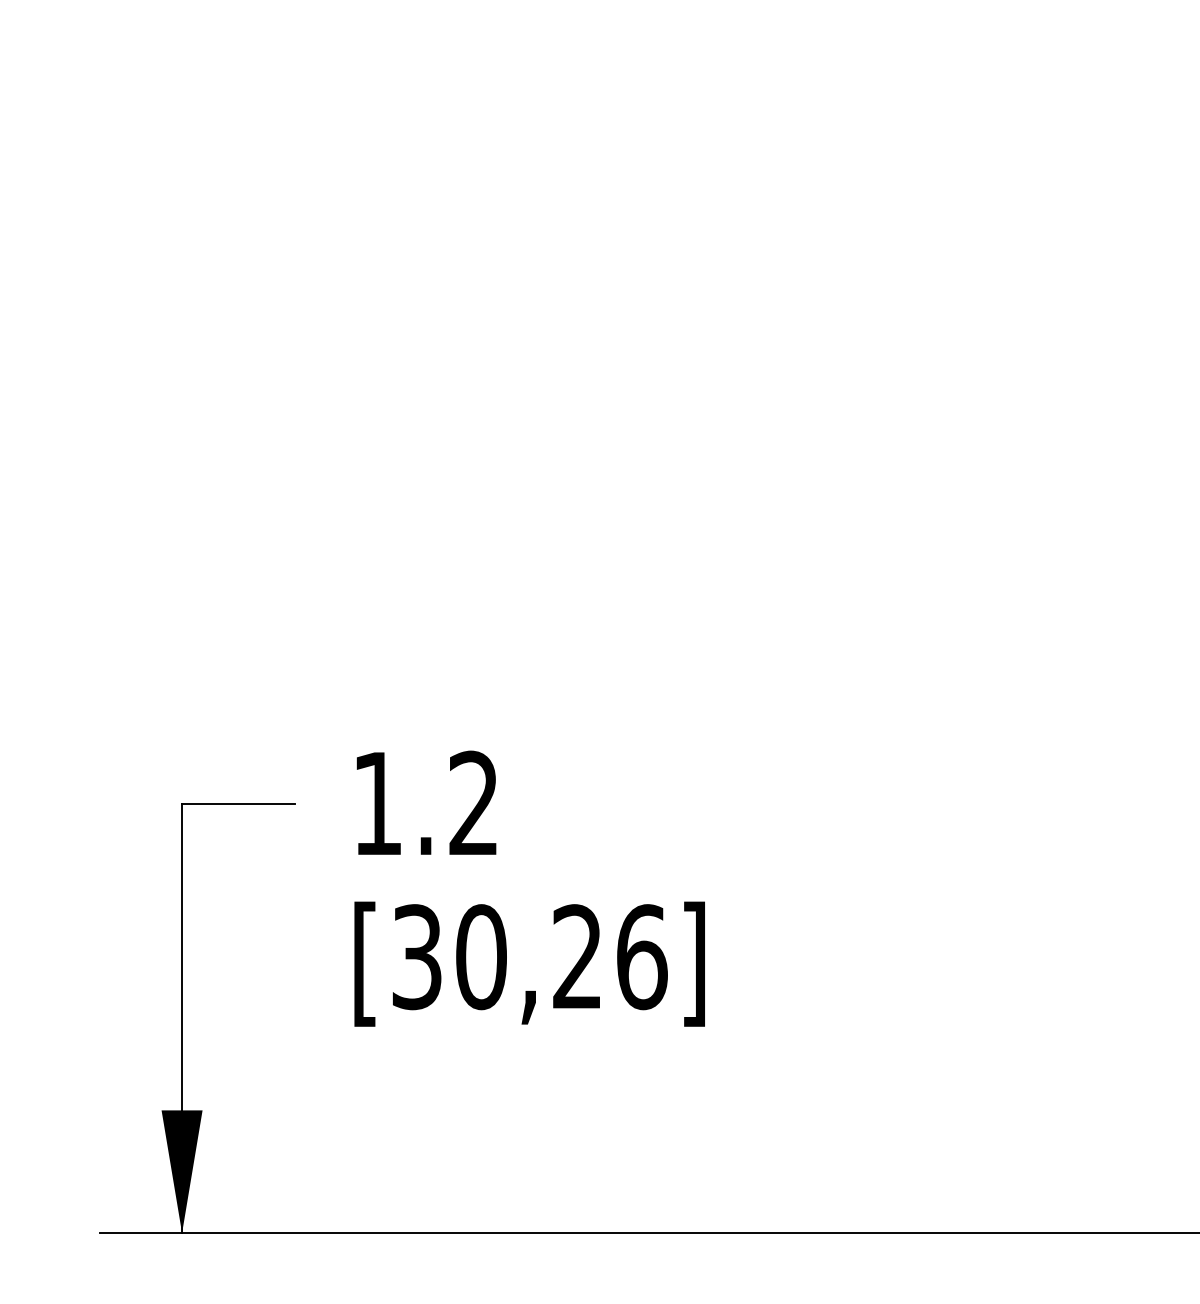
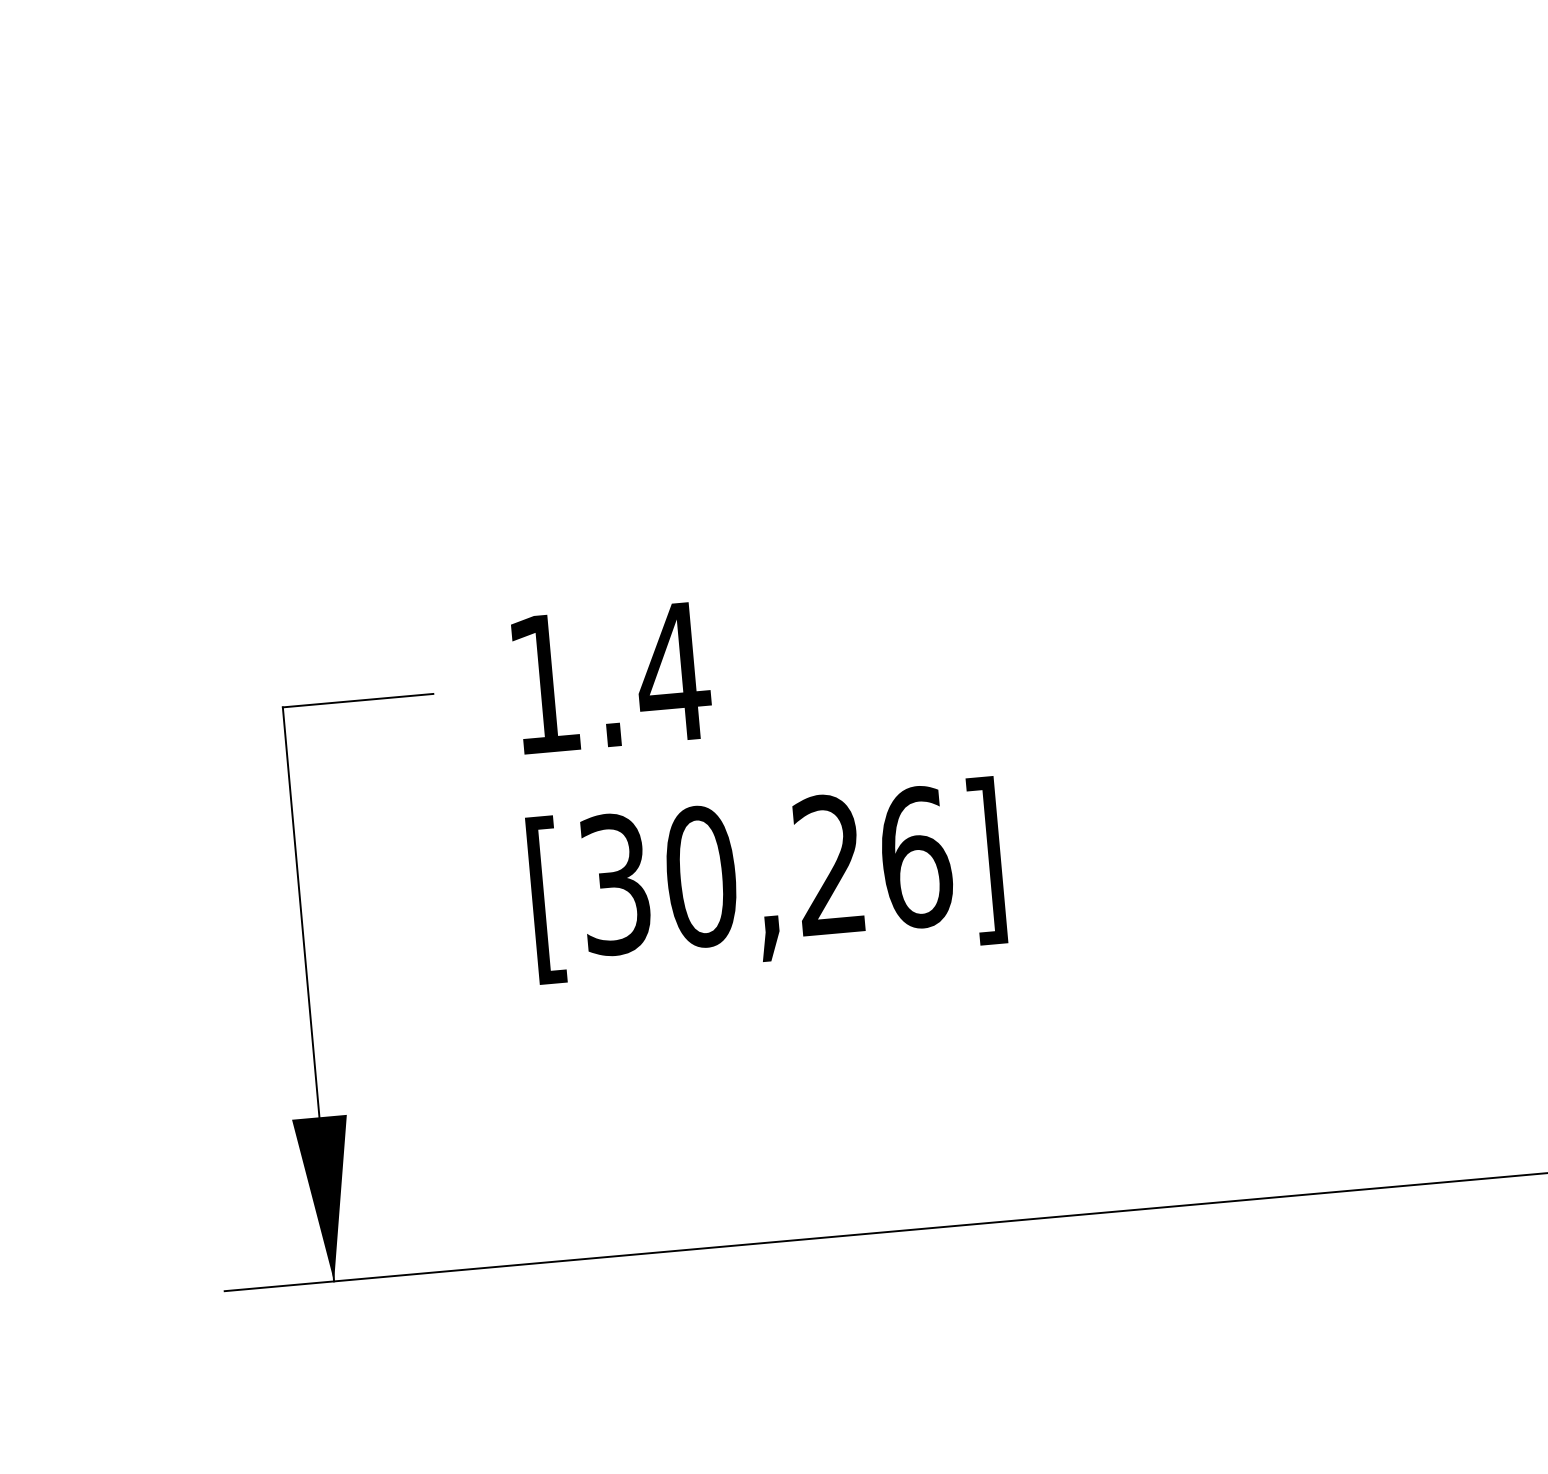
text: (473, 802) -> (672, 671), 1.2 -> 1.4

